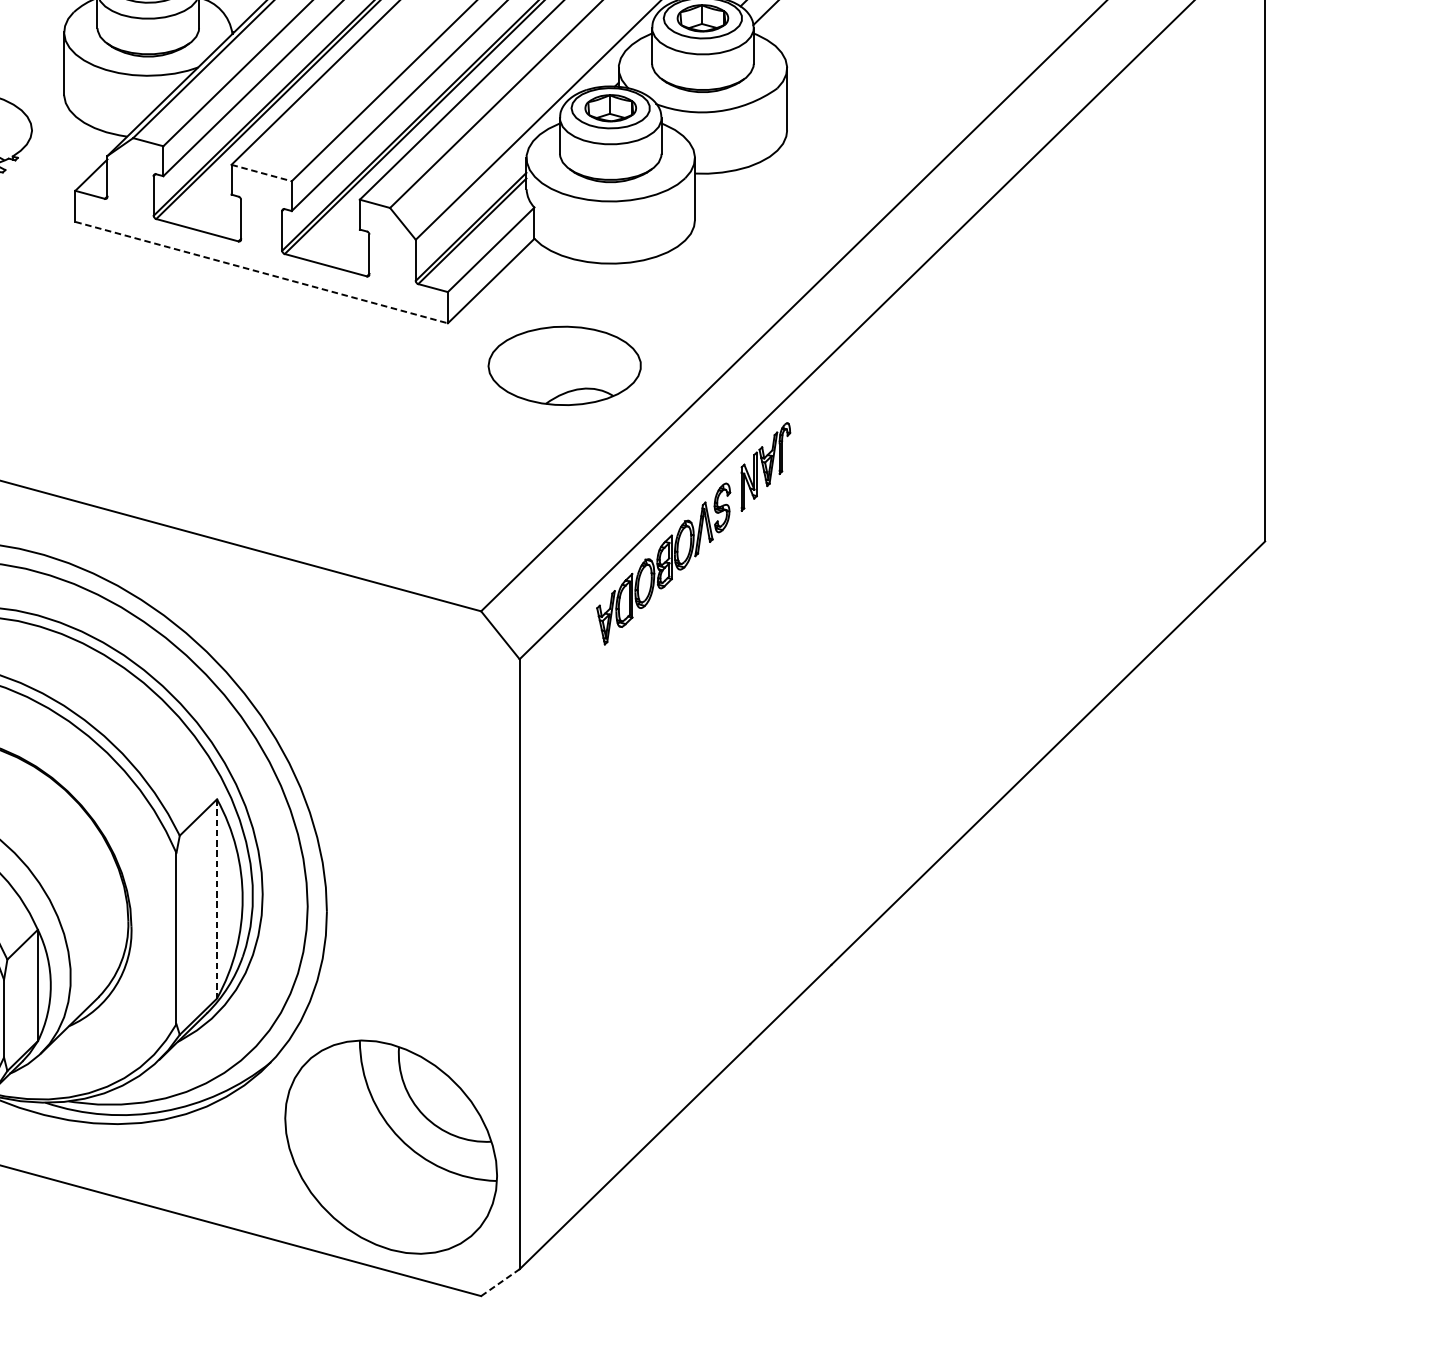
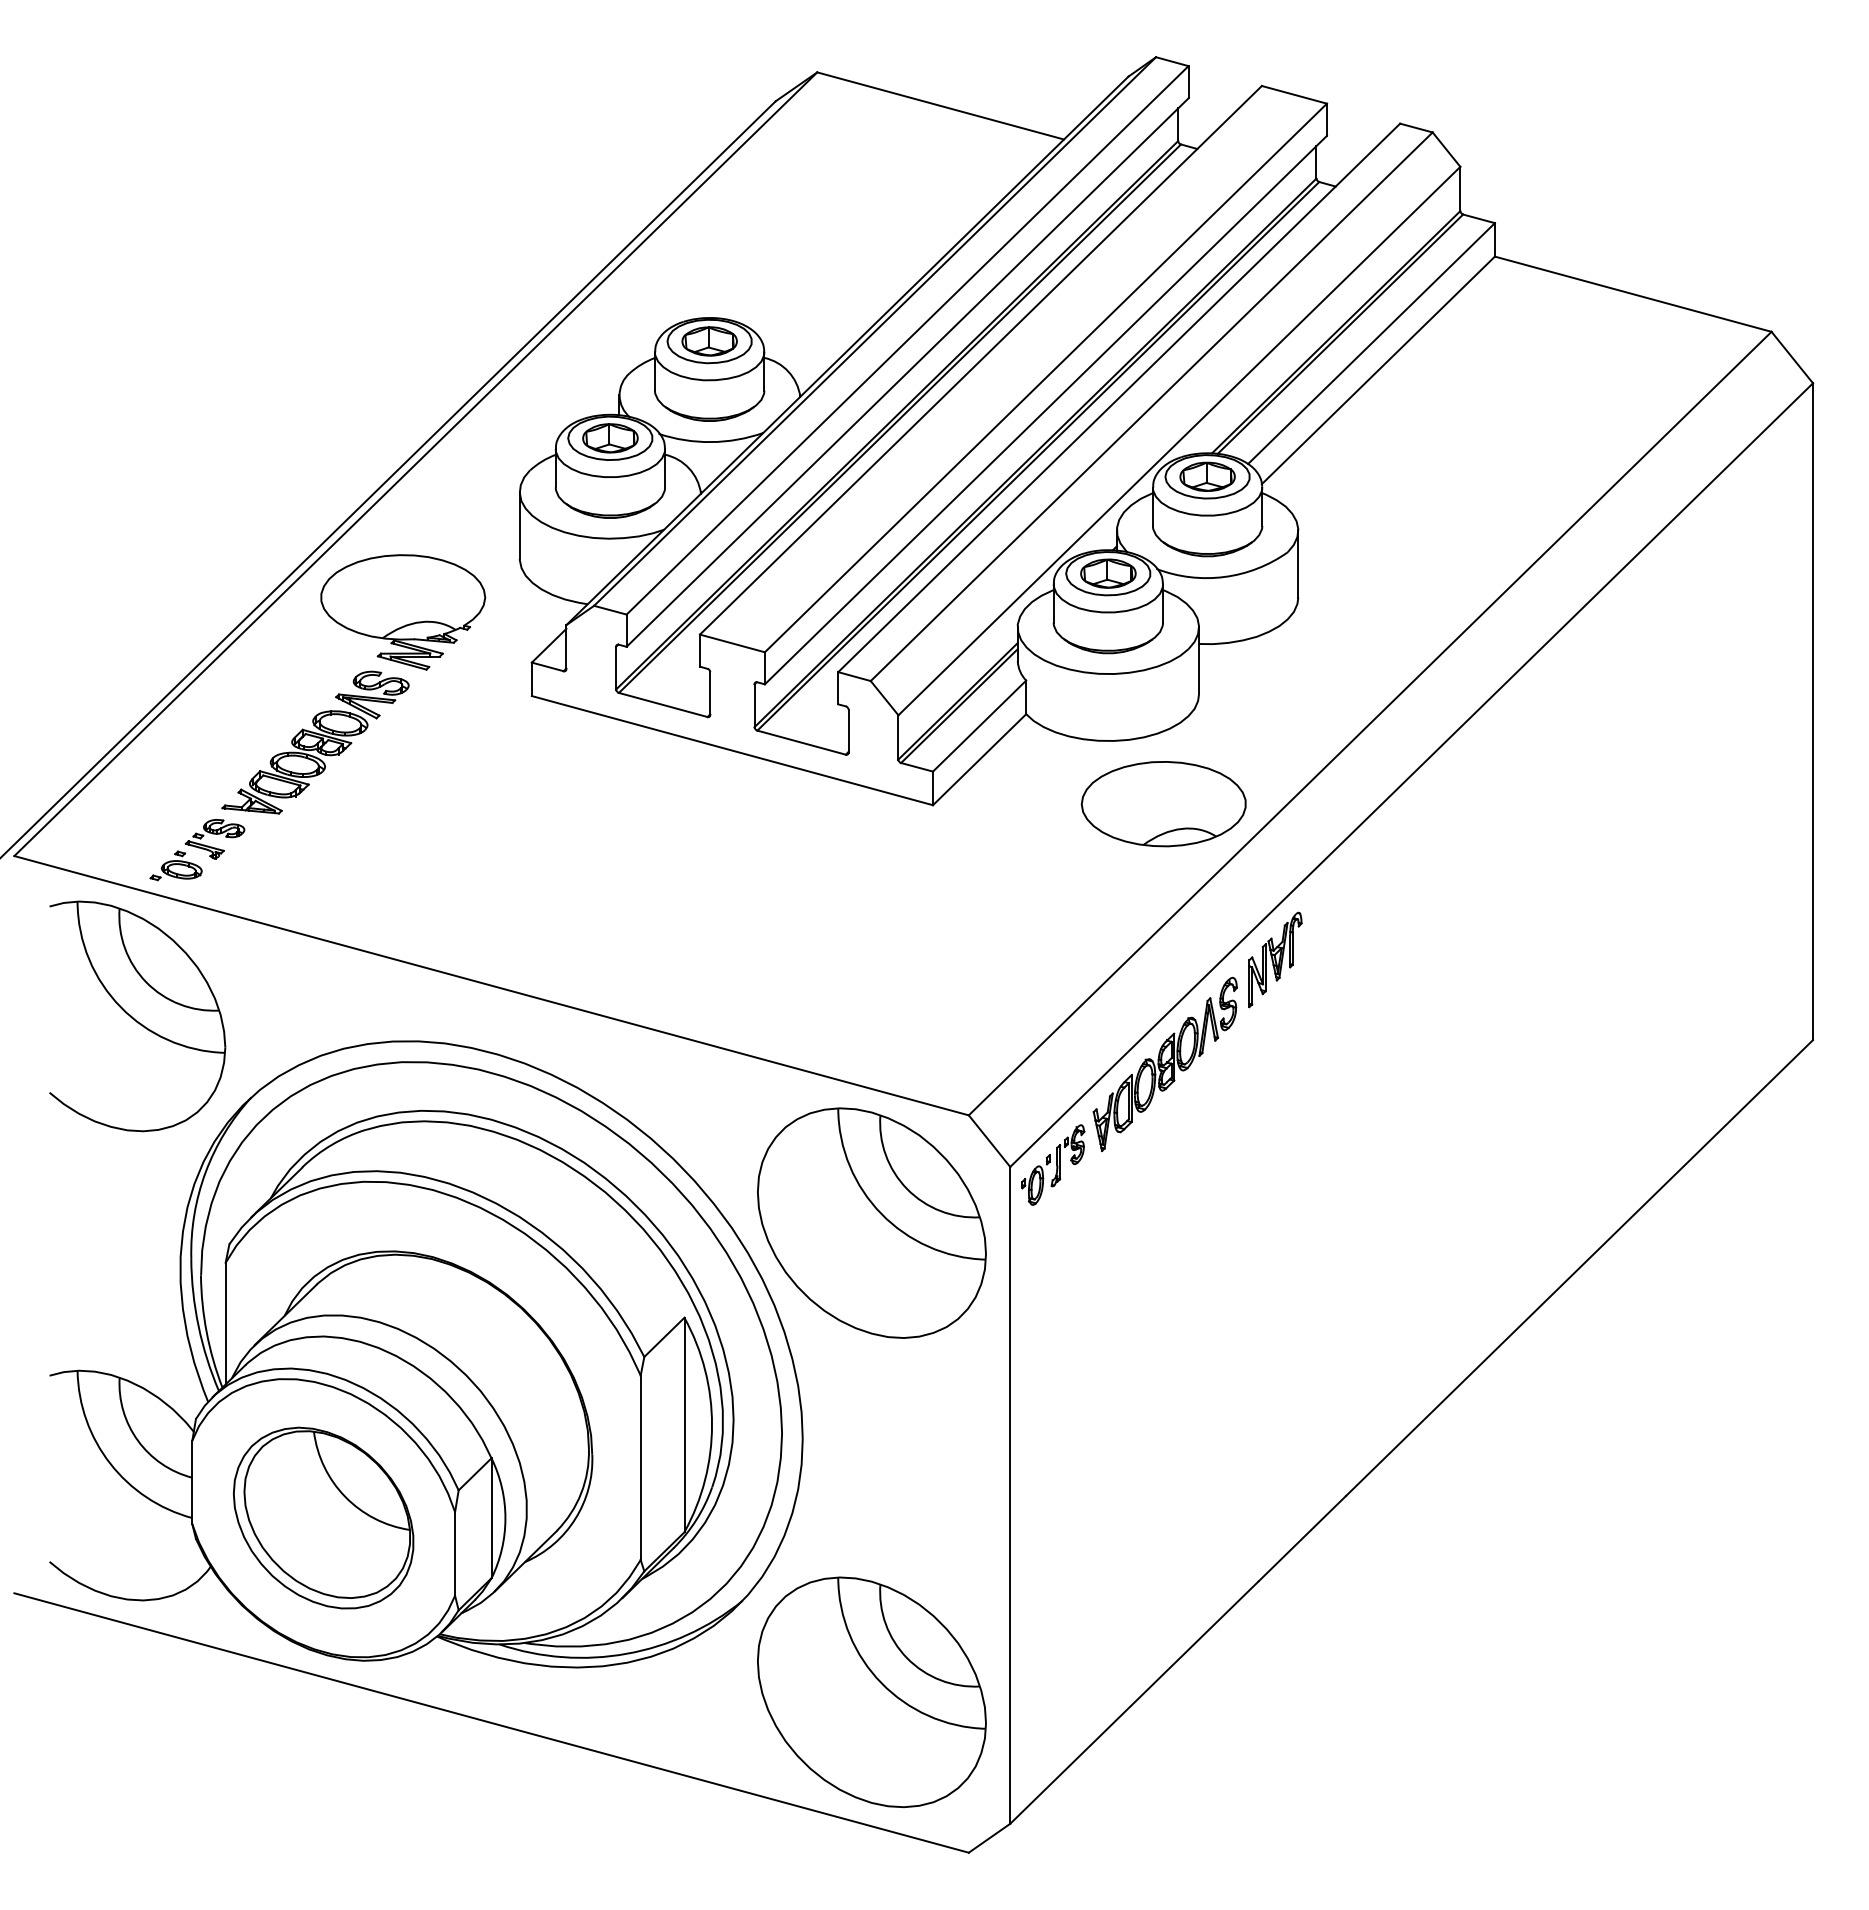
line: (261, 173) -> (732, 643), dashed -> solid
line: (261, 272) -> (732, 750), dashed -> solid
part: (564, 366) -> (1163, 804), moved
part: (559, 656) -> (1053, 1164), added
part: (390, 710) -> (871, 1222), added
line: (217, 899) -> (684, 1425), dashed -> solid
line: (500, 1281) -> (989, 1837), dashed -> solid

